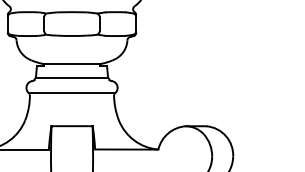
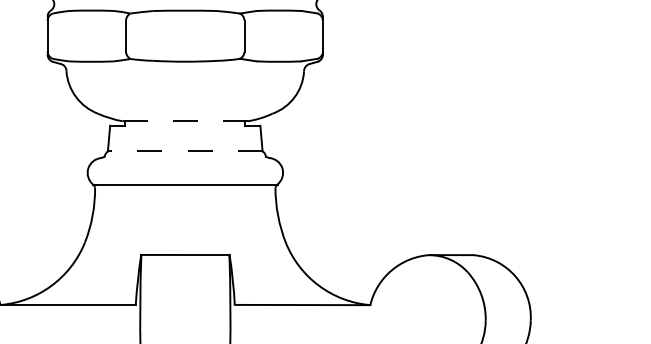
line: (72, 63) -> (186, 120), solid -> dashed
line: (71, 77) -> (184, 150), solid -> dashed

